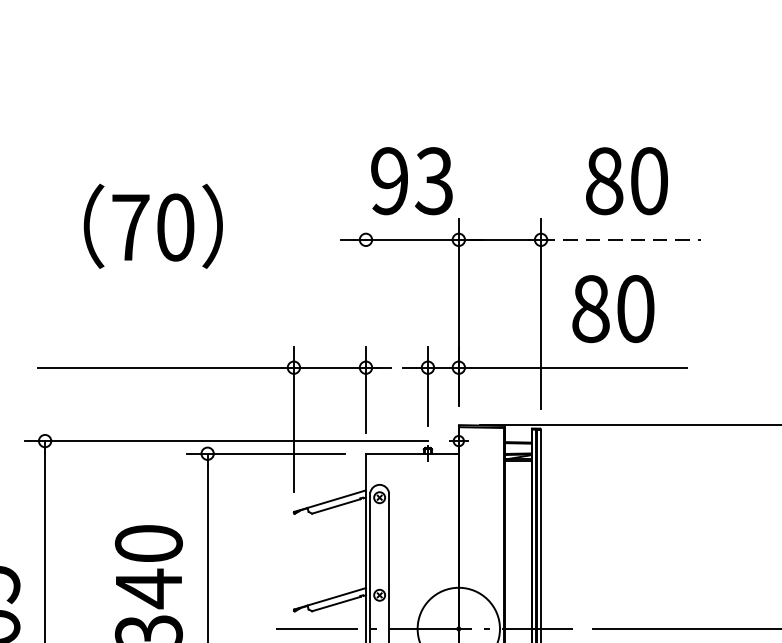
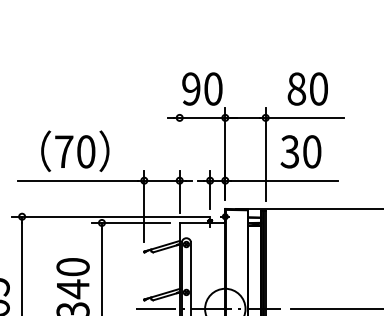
text: (432, 179) -> (212, 88), 93 -> 90
text: (153, 224) -> (75, 150), moved
line: (622, 239) -> (305, 117), dashed -> solid
text: (589, 308) -> (289, 151), 80 -> 30

